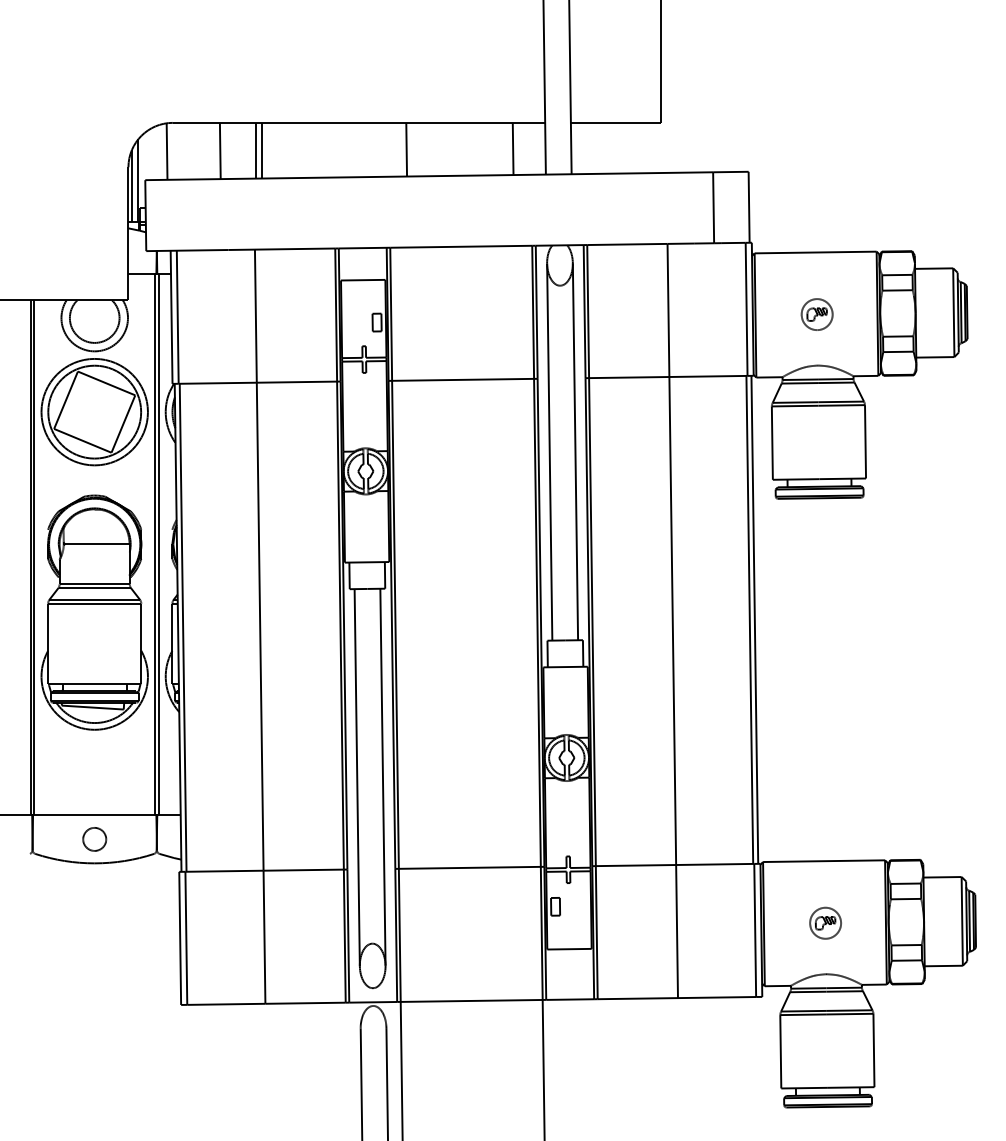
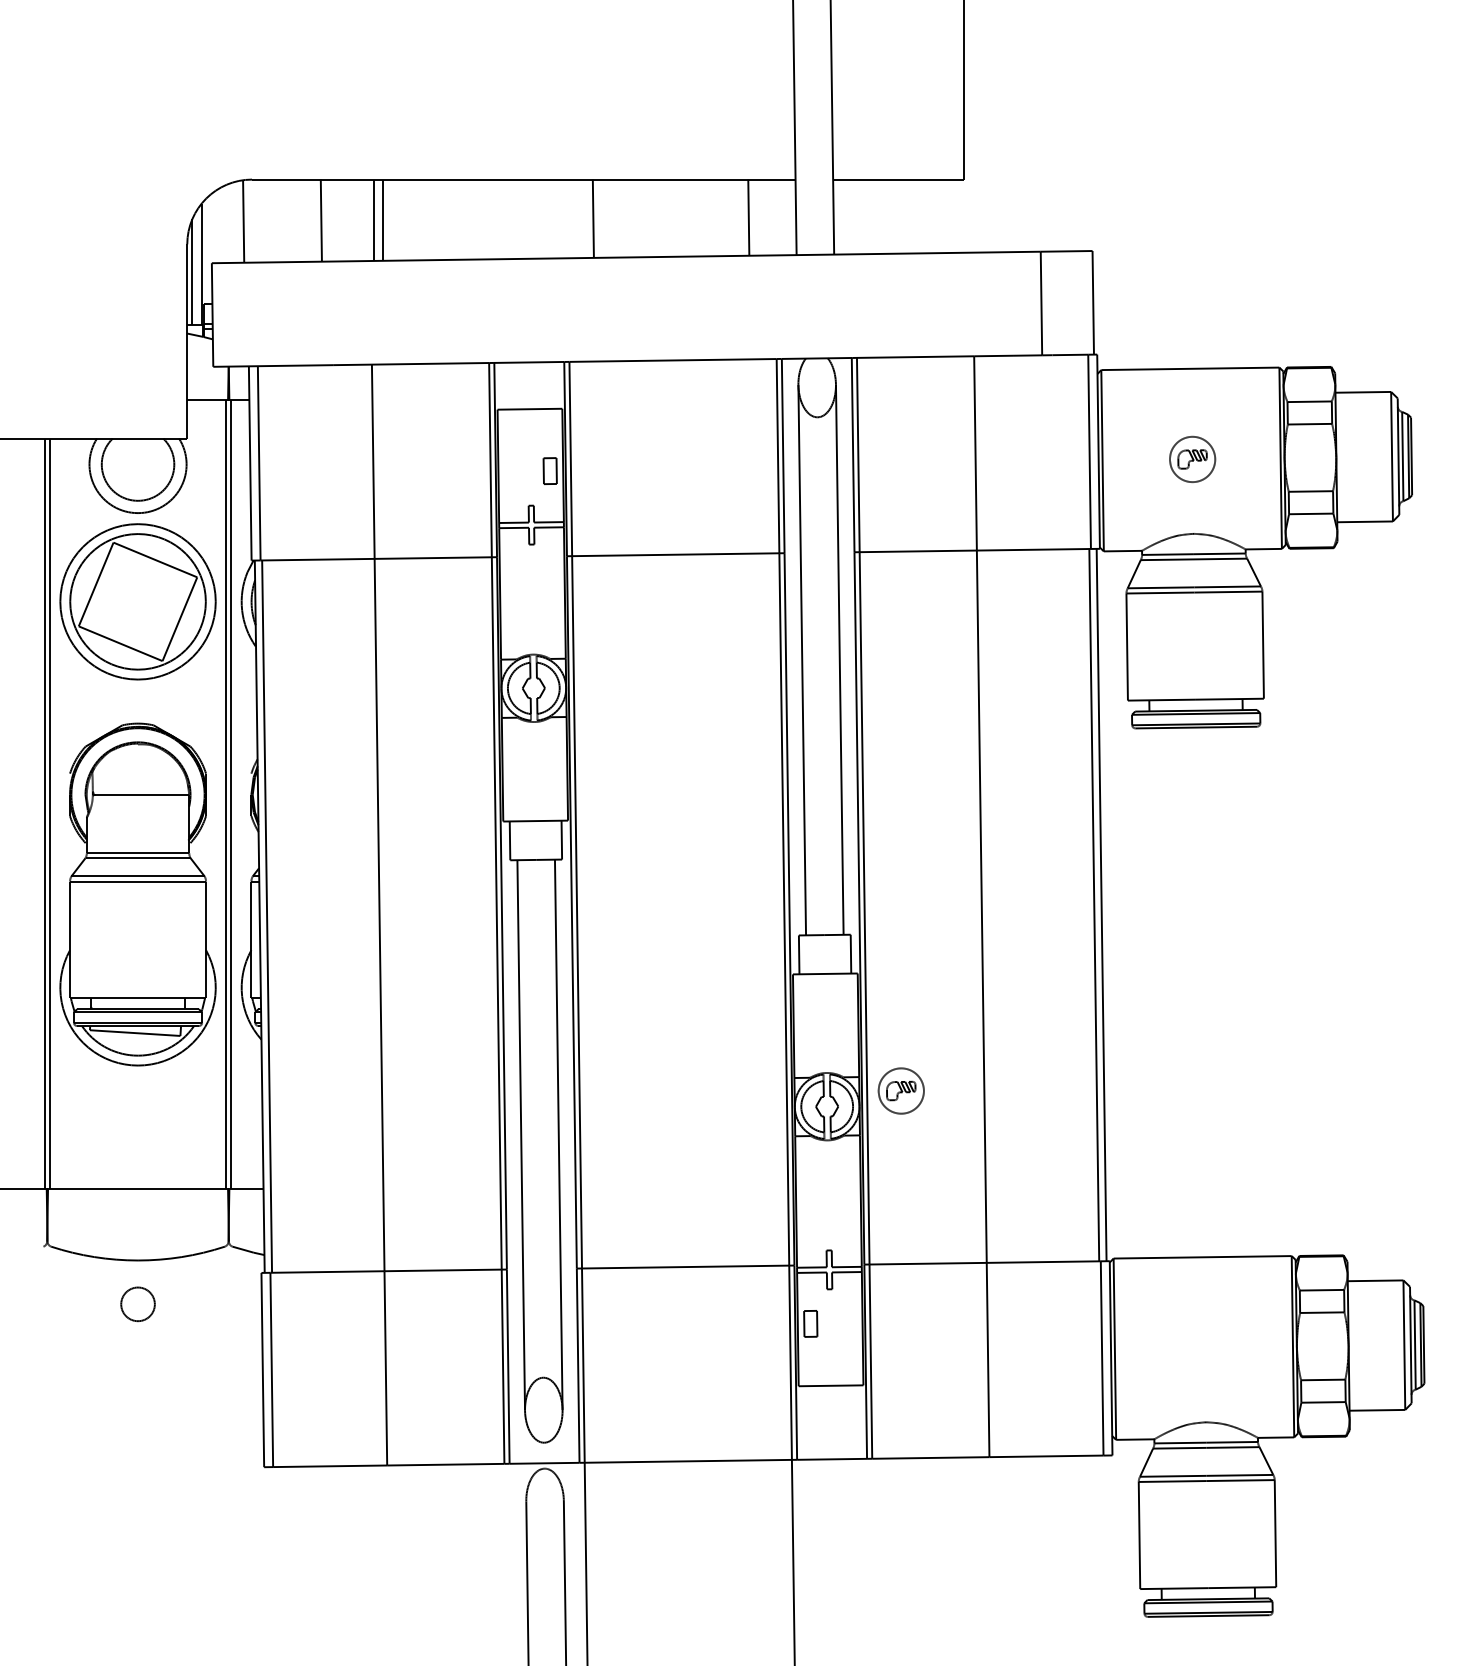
circle: (94, 839) -> (137, 1304), moved
part: (825, 922) -> (901, 1089), moved

